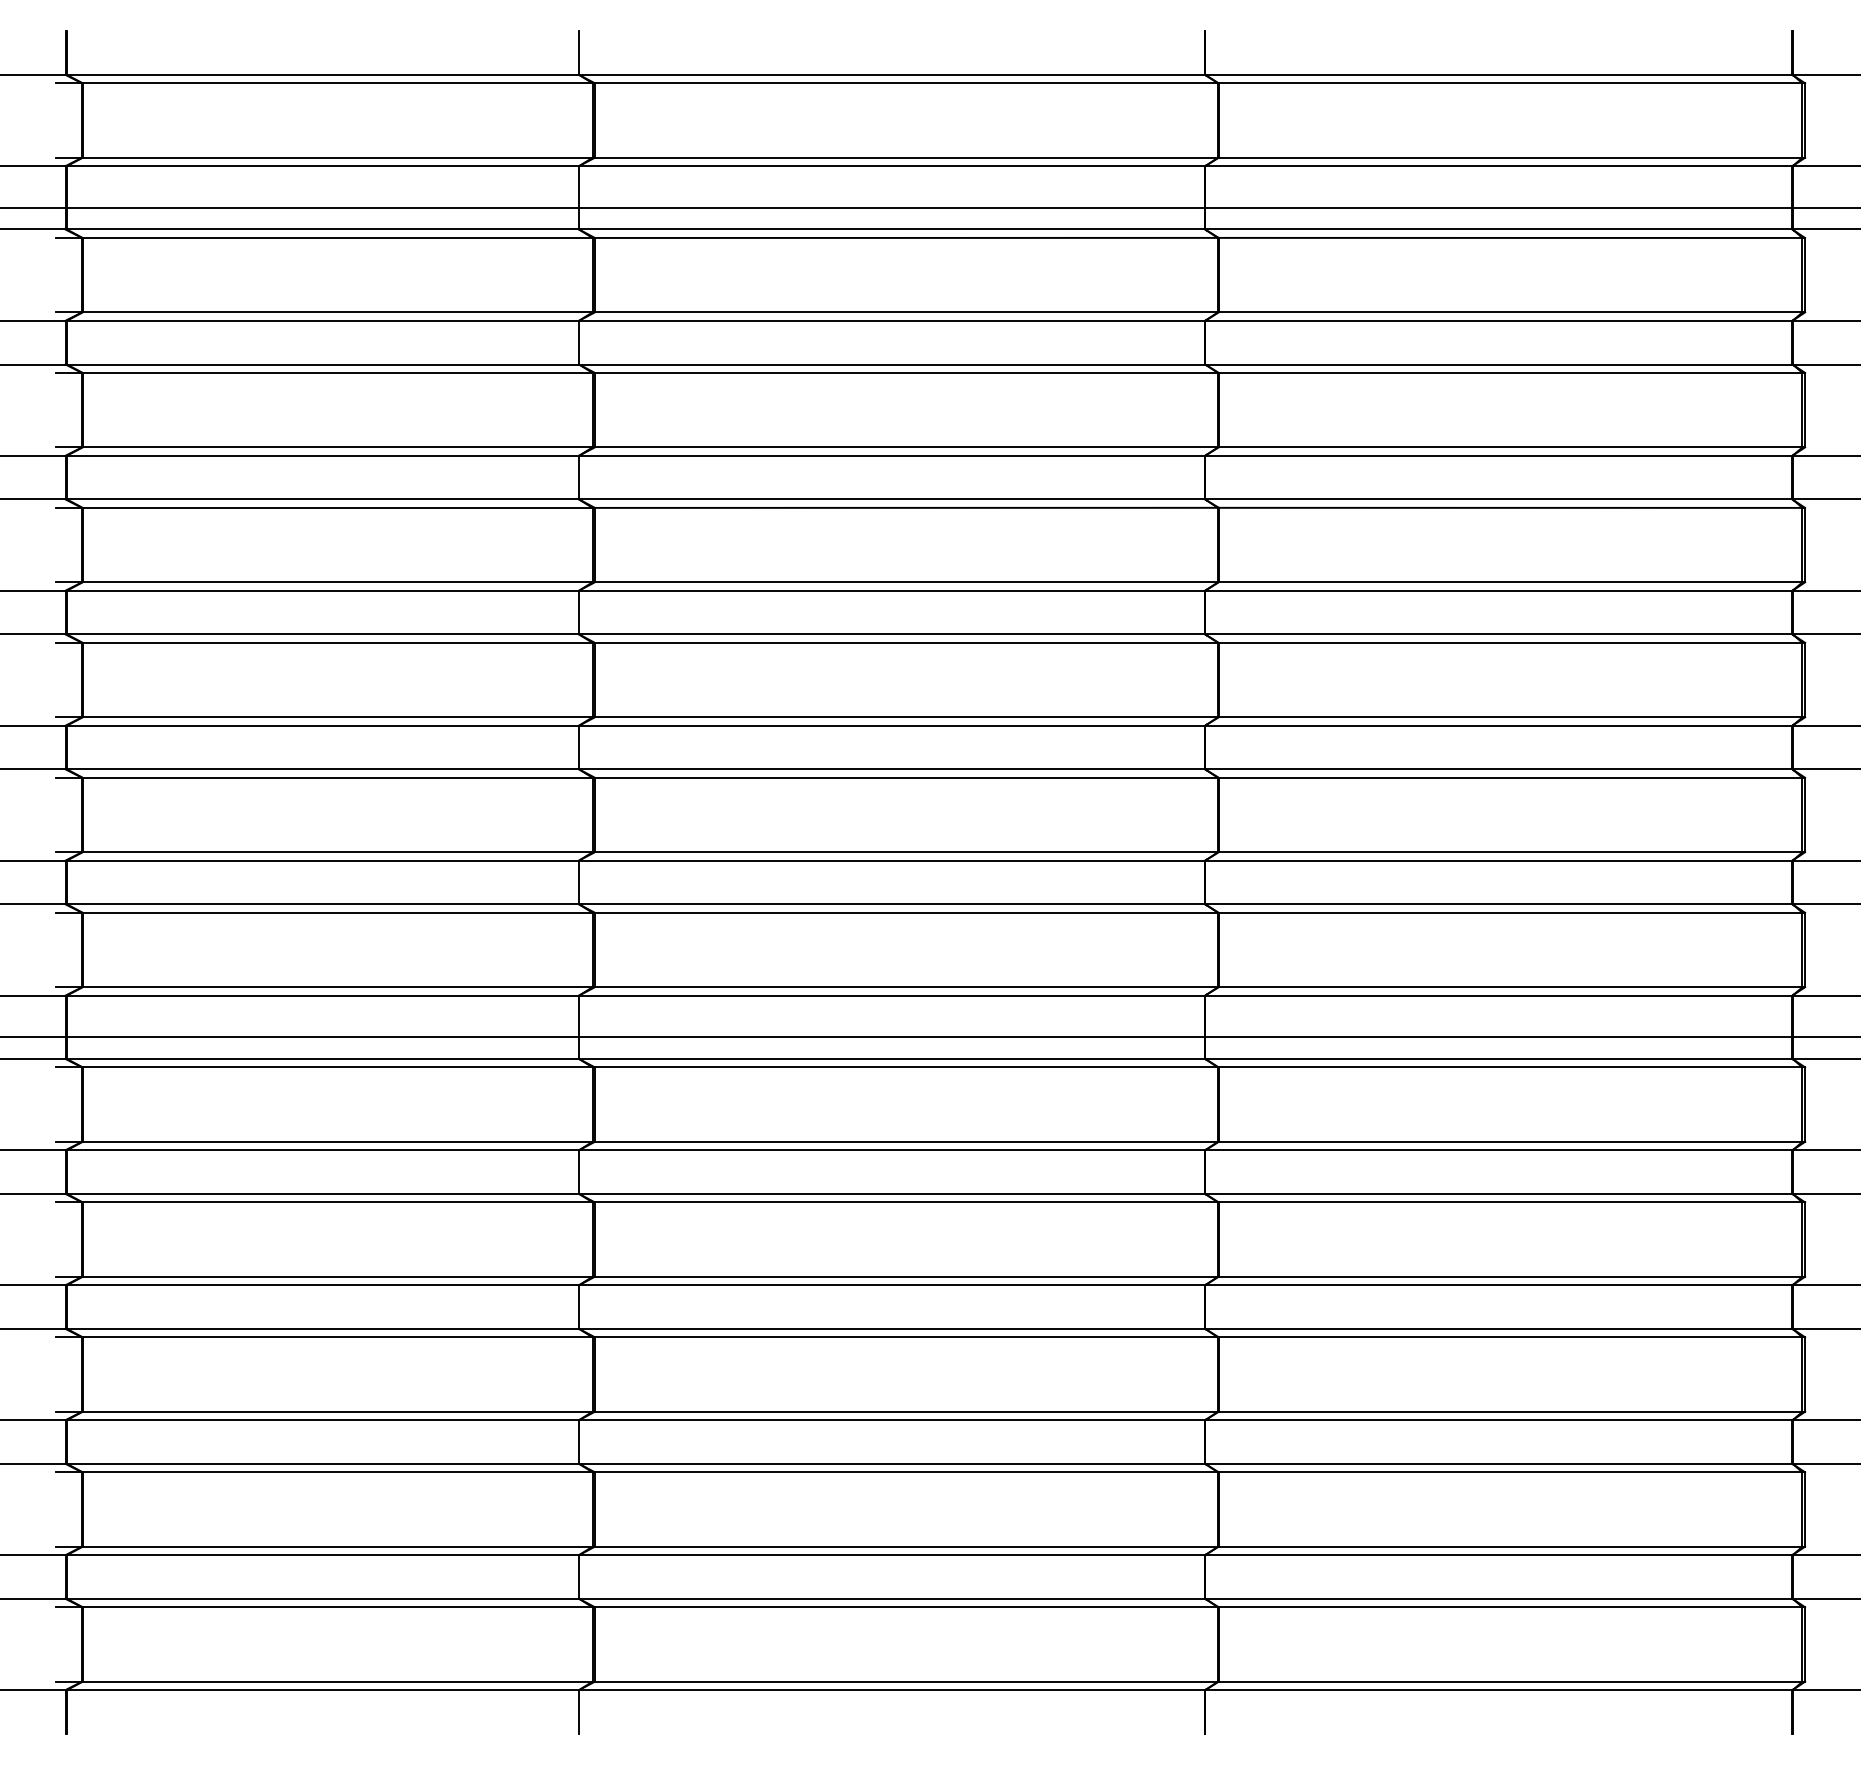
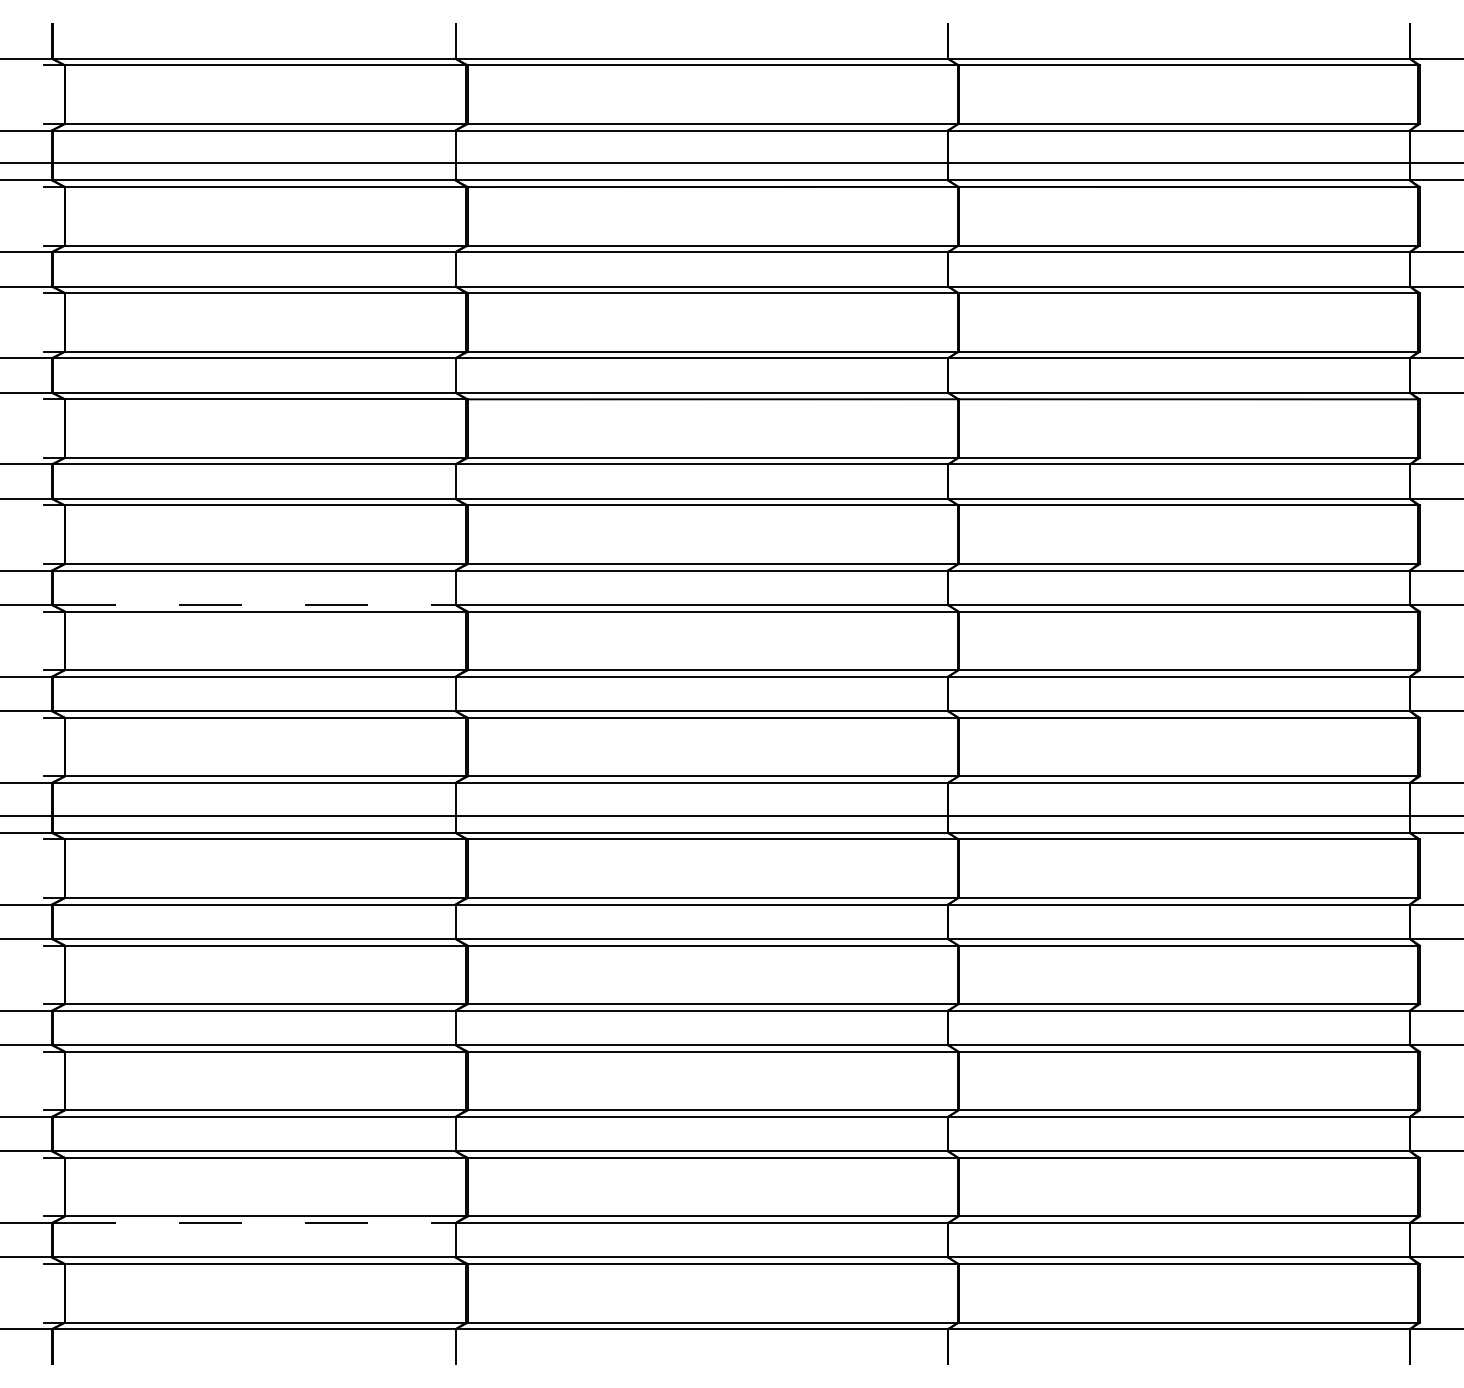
line: (323, 769) -> (254, 605), solid -> dashed
line: (323, 1555) -> (254, 1223), solid -> dashed

